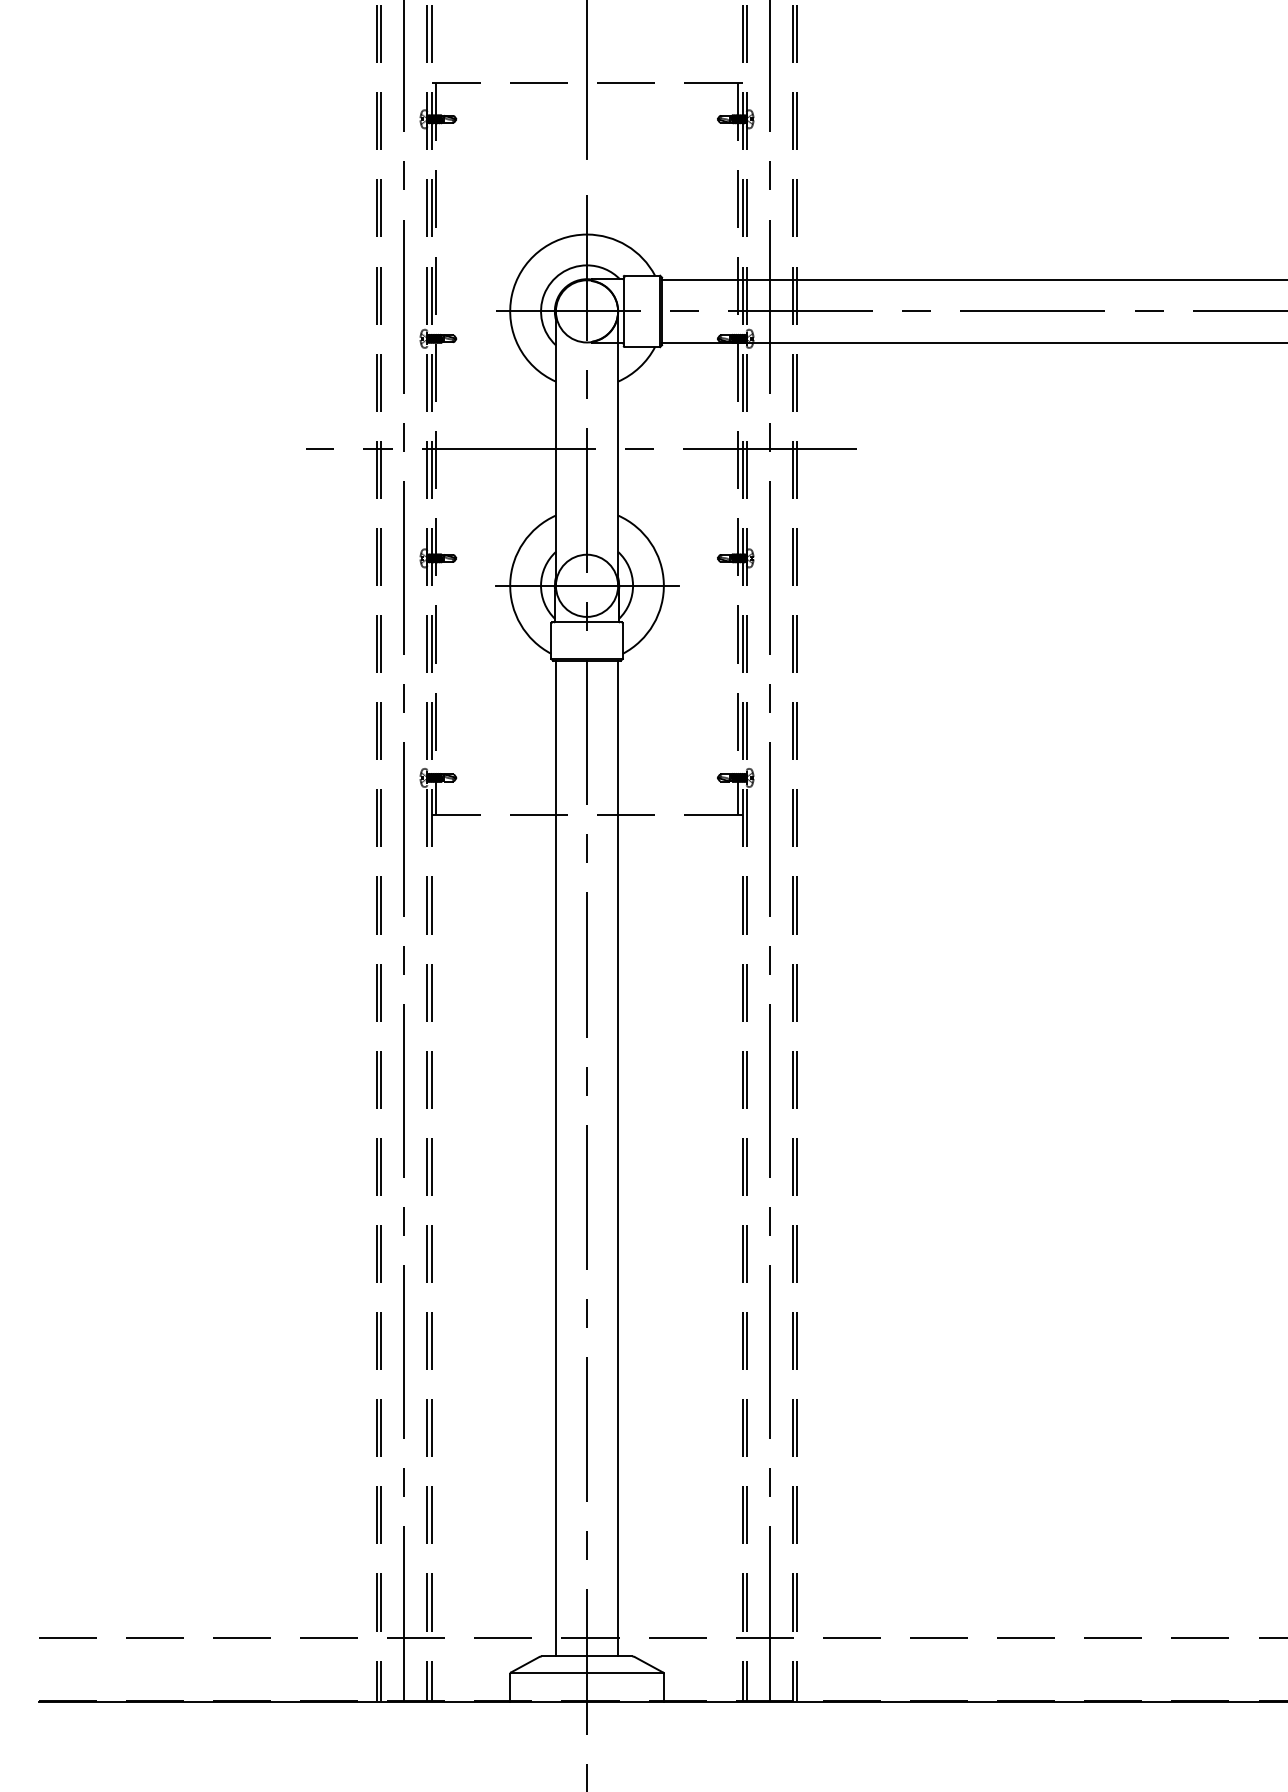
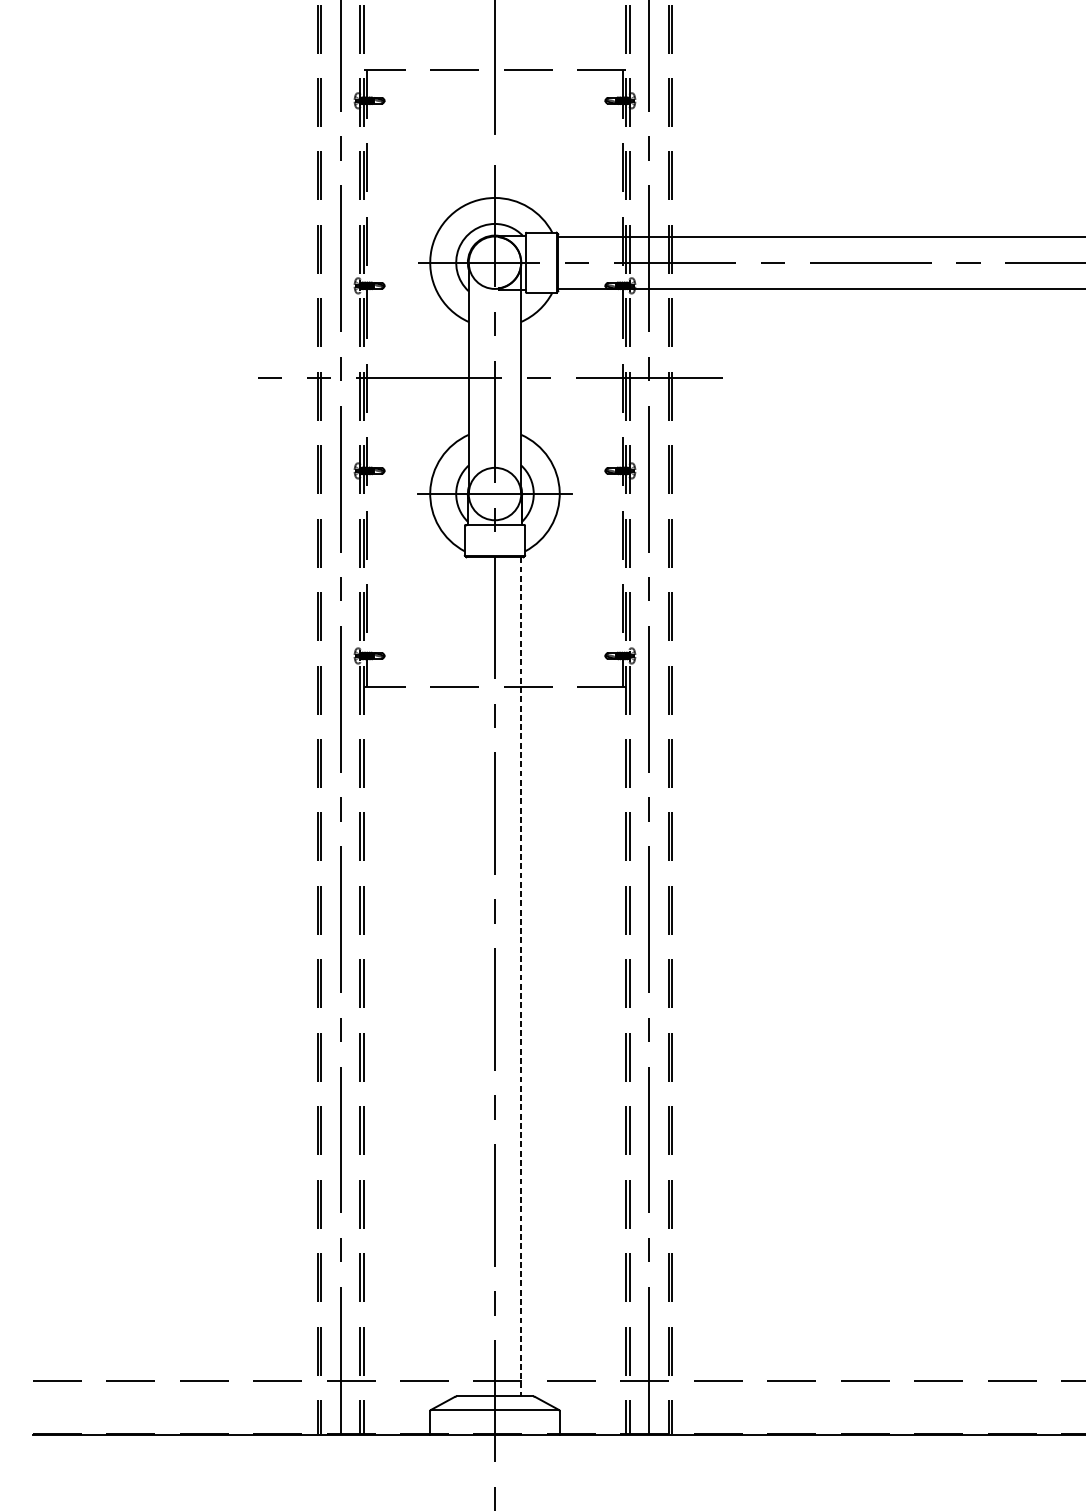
line: (555, 1158) -> (468, 976), removed
line: (618, 1158) -> (521, 976), solid -> dashed

